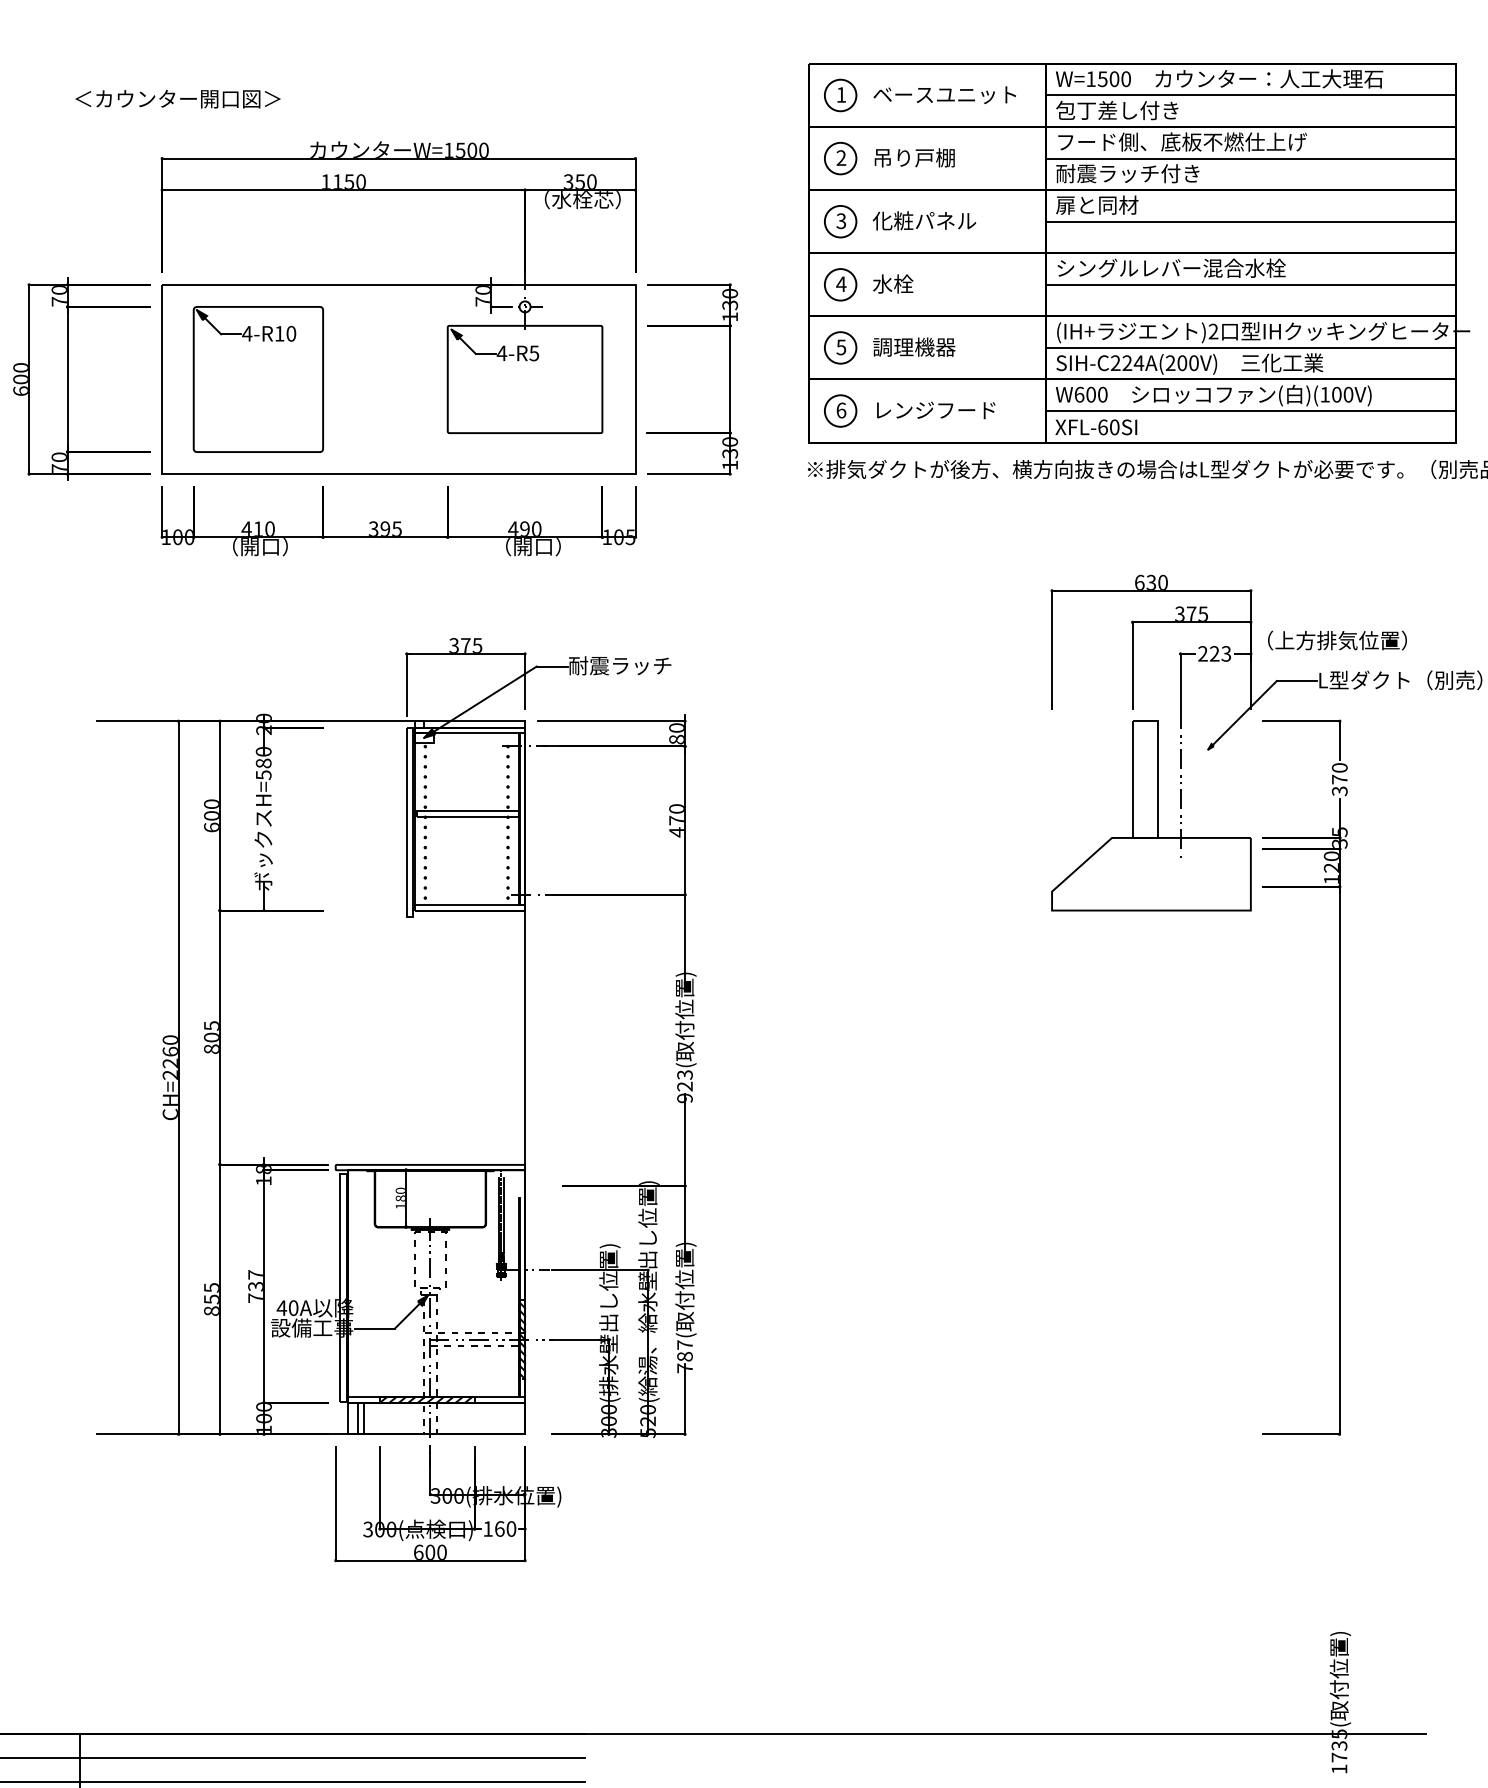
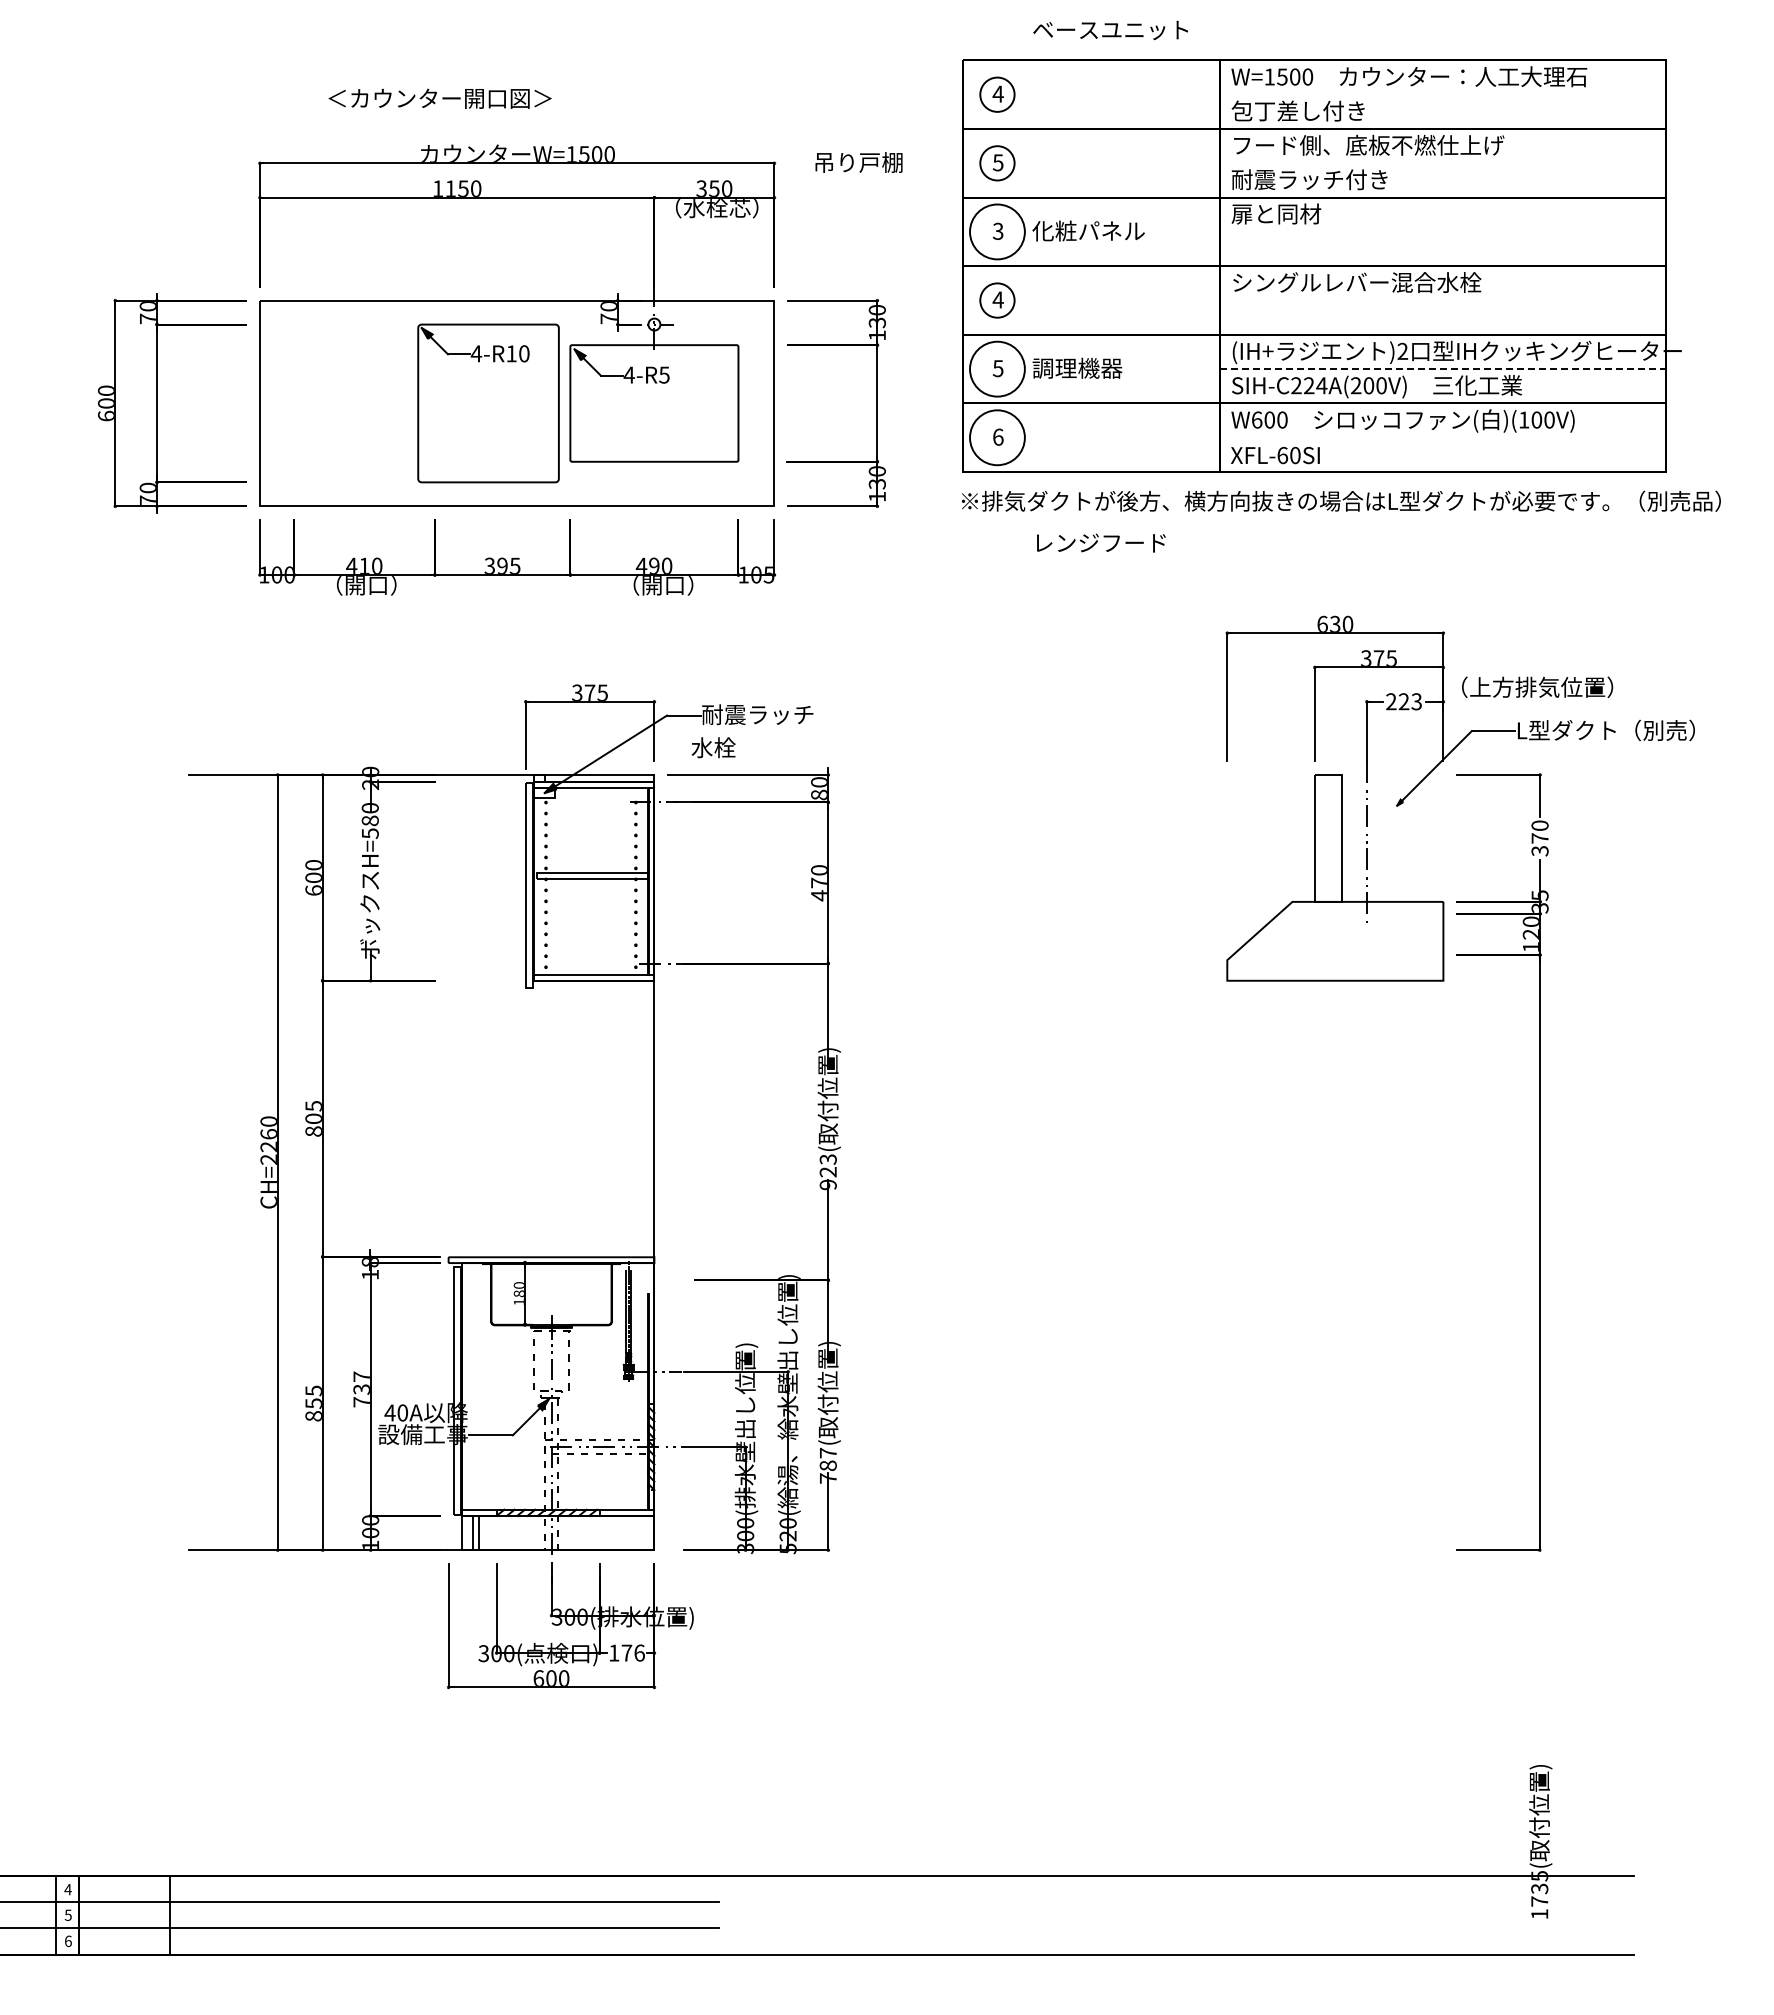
text: (840, 94) -> (997, 93), 1 -> 4
text: (944, 95) -> (1110, 30), moved
line: (1250, 95) -> (1443, 94), removed
text: (177, 98) -> (439, 98), moved
text: (840, 157) -> (997, 162), 2 -> 5
text: (914, 157) -> (858, 162), moved
line: (1250, 158) -> (1443, 163), removed
circle: (840, 221) -> (997, 231), size x1.6
line: (1250, 221) -> (1443, 231), removed
text: (893, 283) -> (713, 747), moved
line: (1250, 284) -> (1443, 300), removed
circle: (840, 348) -> (997, 369), size x1.6
line: (1250, 348) -> (1443, 369), solid -> dashed
part: (258, 379) -> (488, 403), moved
text: (936, 409) -> (1101, 542), moved
circle: (840, 410) -> (997, 437), size x1.6
line: (1250, 410) -> (1443, 437), removed
text: (504, 1528) -> (632, 1652), 160 -> 176

